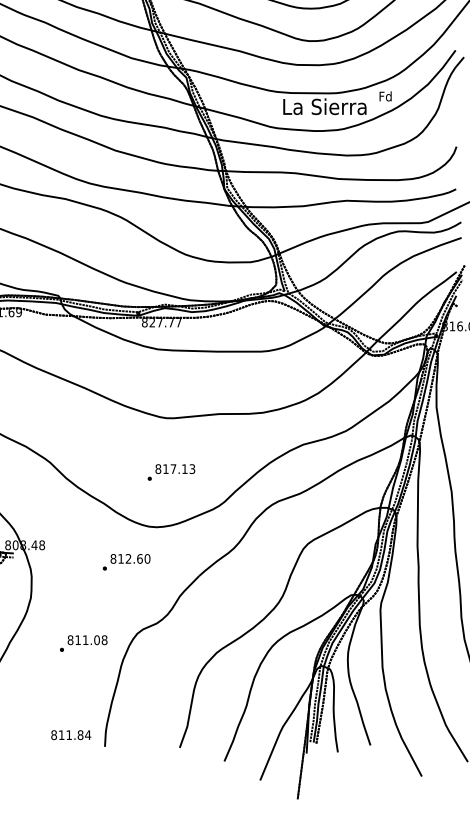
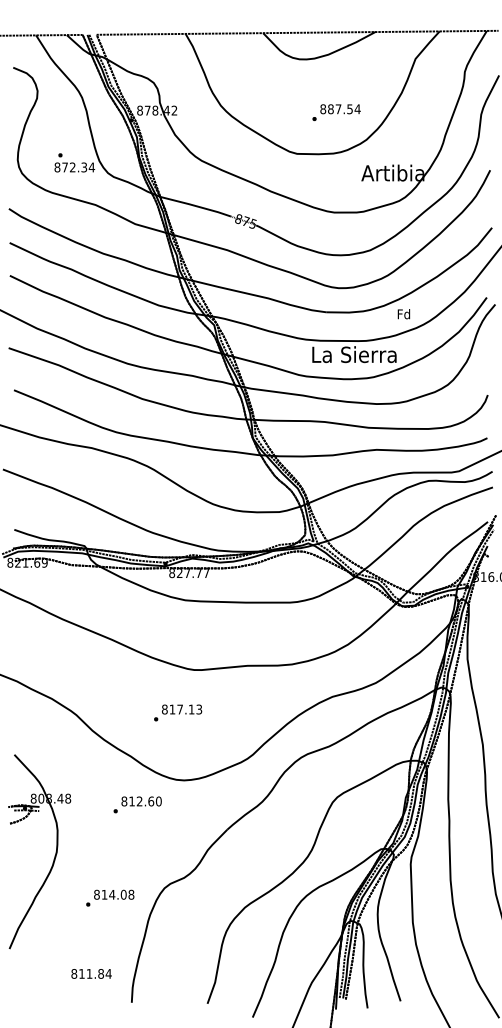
text: (385, 96) -> (403, 314), moved
text: (171, 472) -> (178, 712), moved
text: (126, 561) -> (137, 804), moved
text: (85, 639) -> (112, 894), 811.08 -> 814.08
text: (71, 734) -> (91, 973), moved

